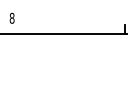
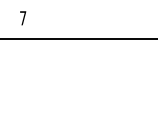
text: (11, 17) -> (22, 17), 8 -> 7

